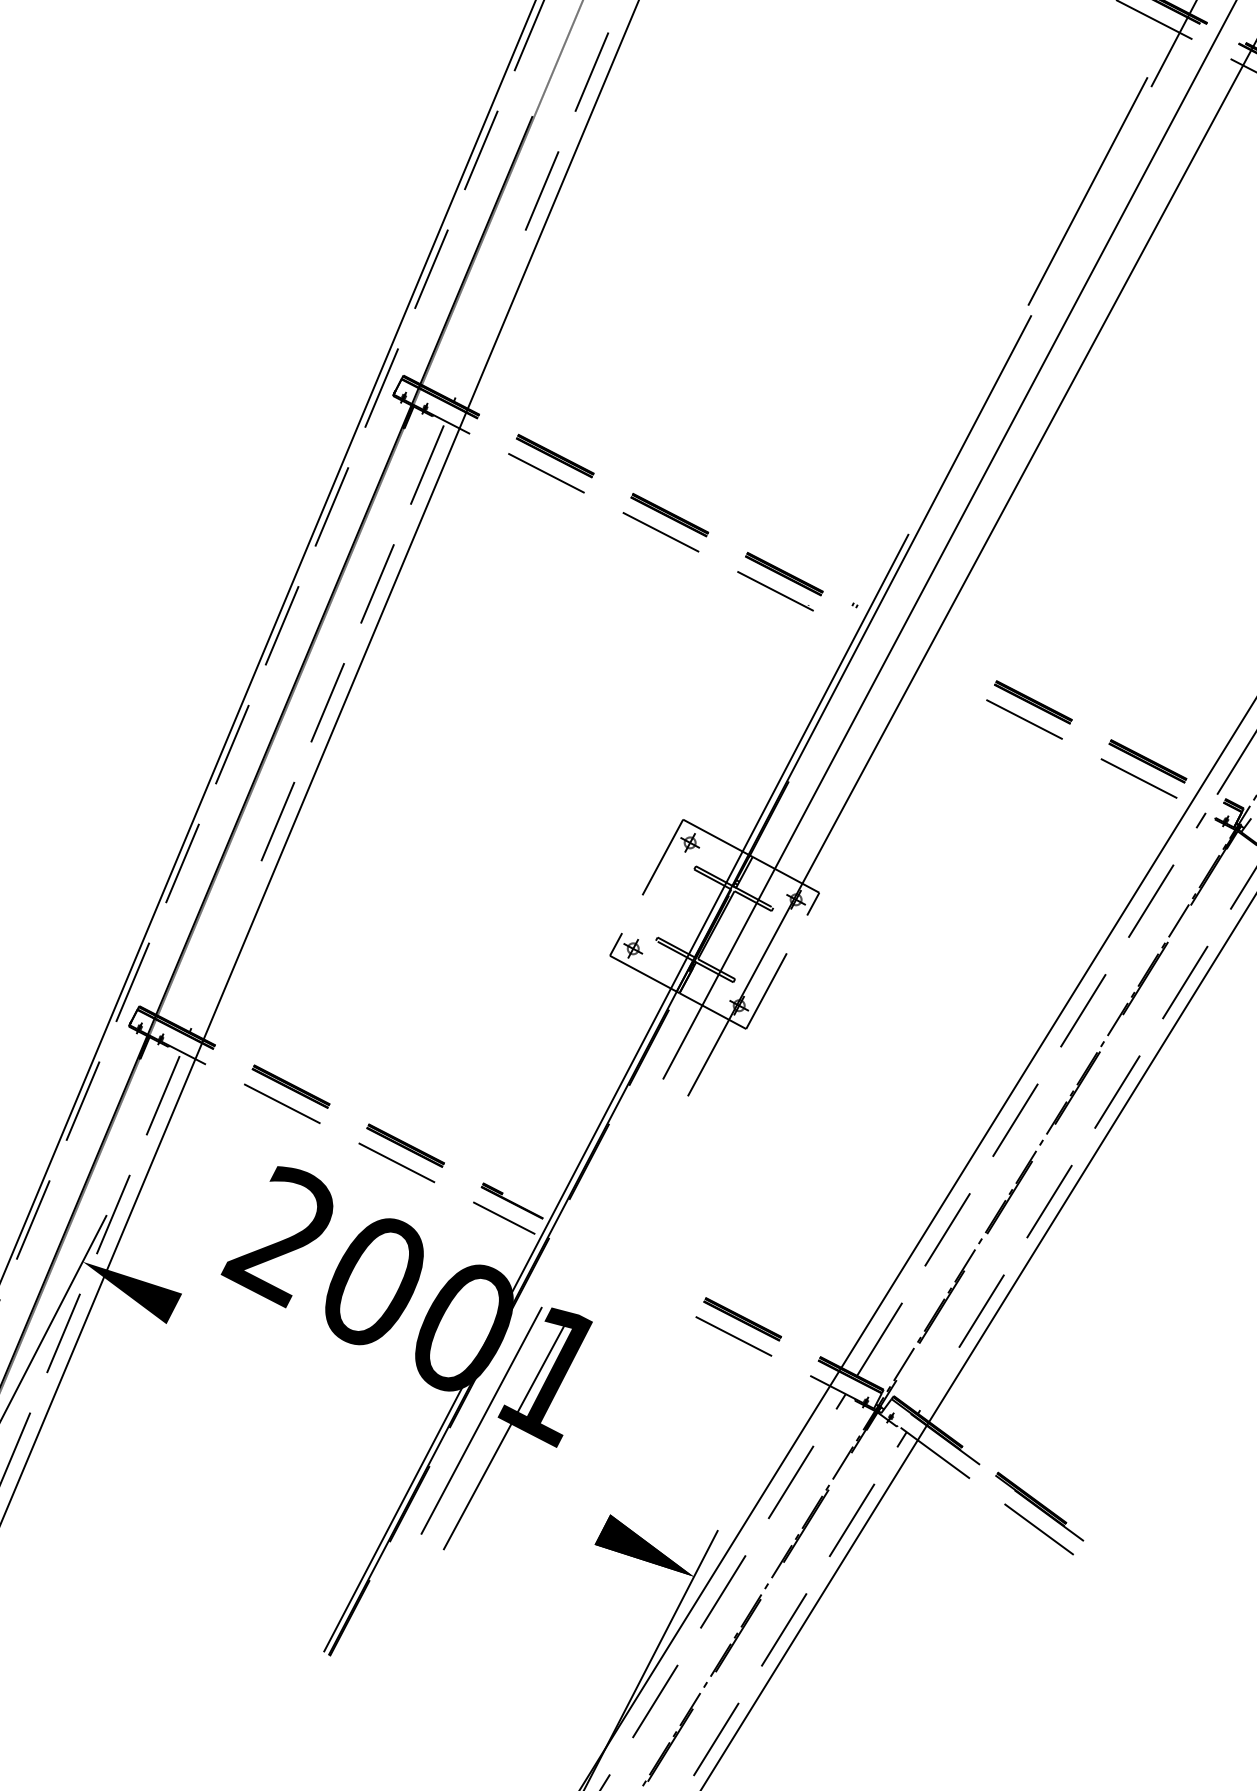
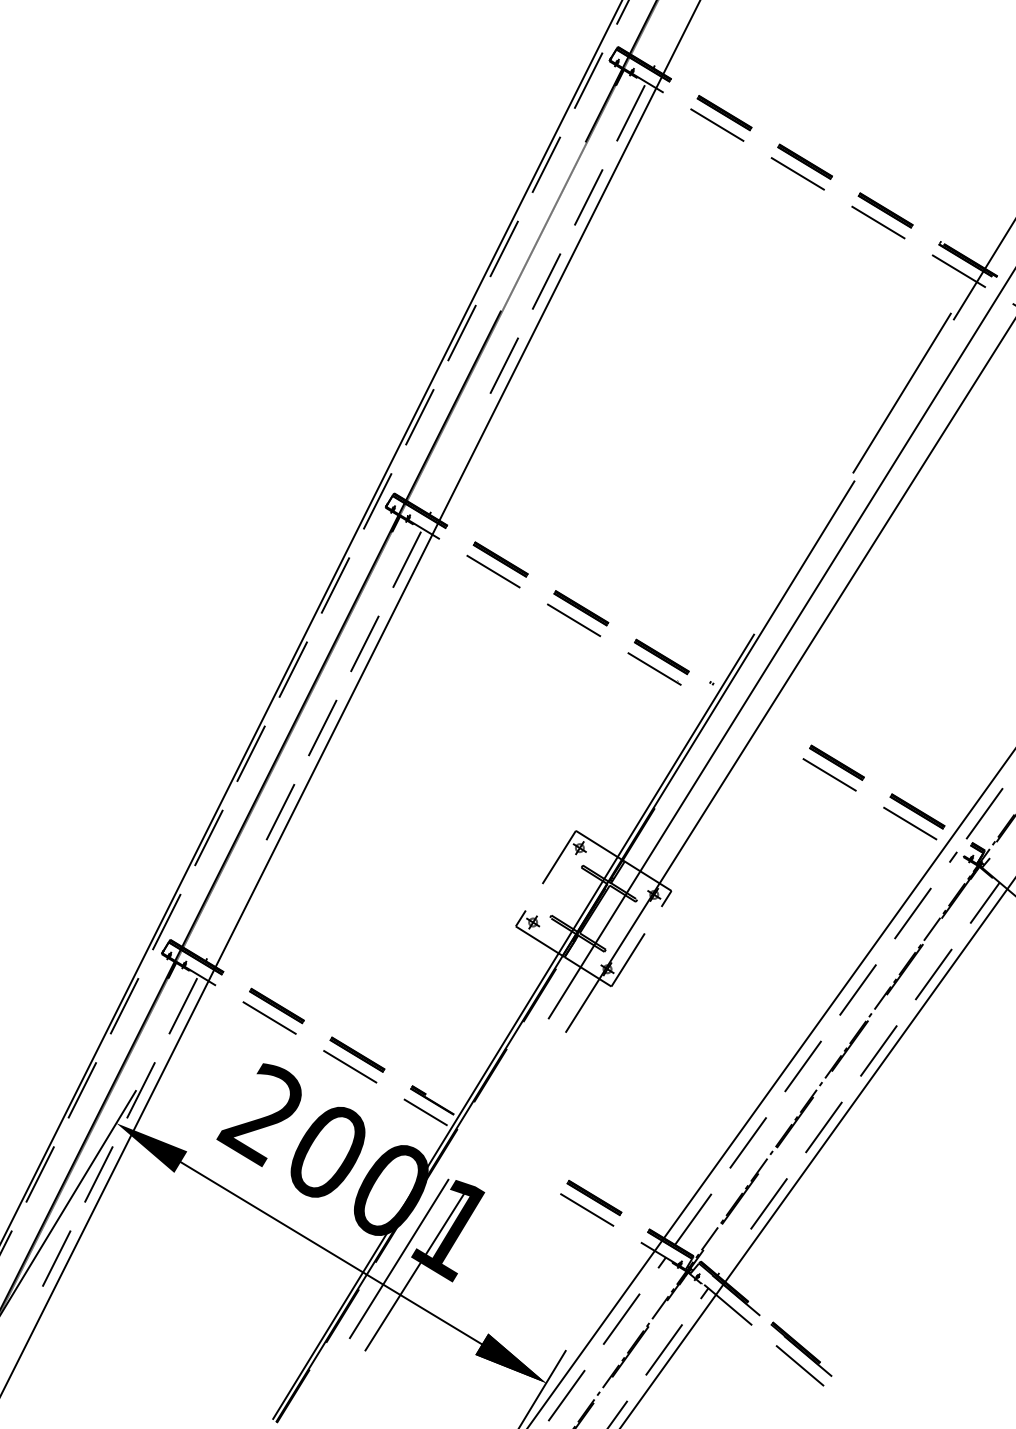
line: (387, 1419) -> (330, 1253), added

